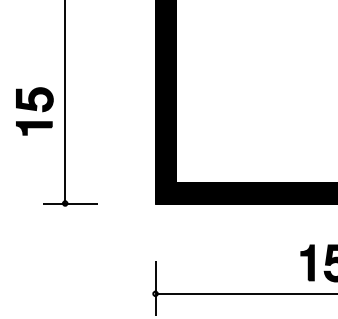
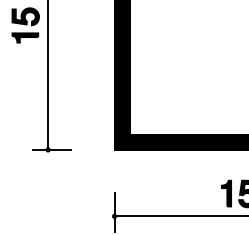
part: (34, 111) -> (25, 25), moved

